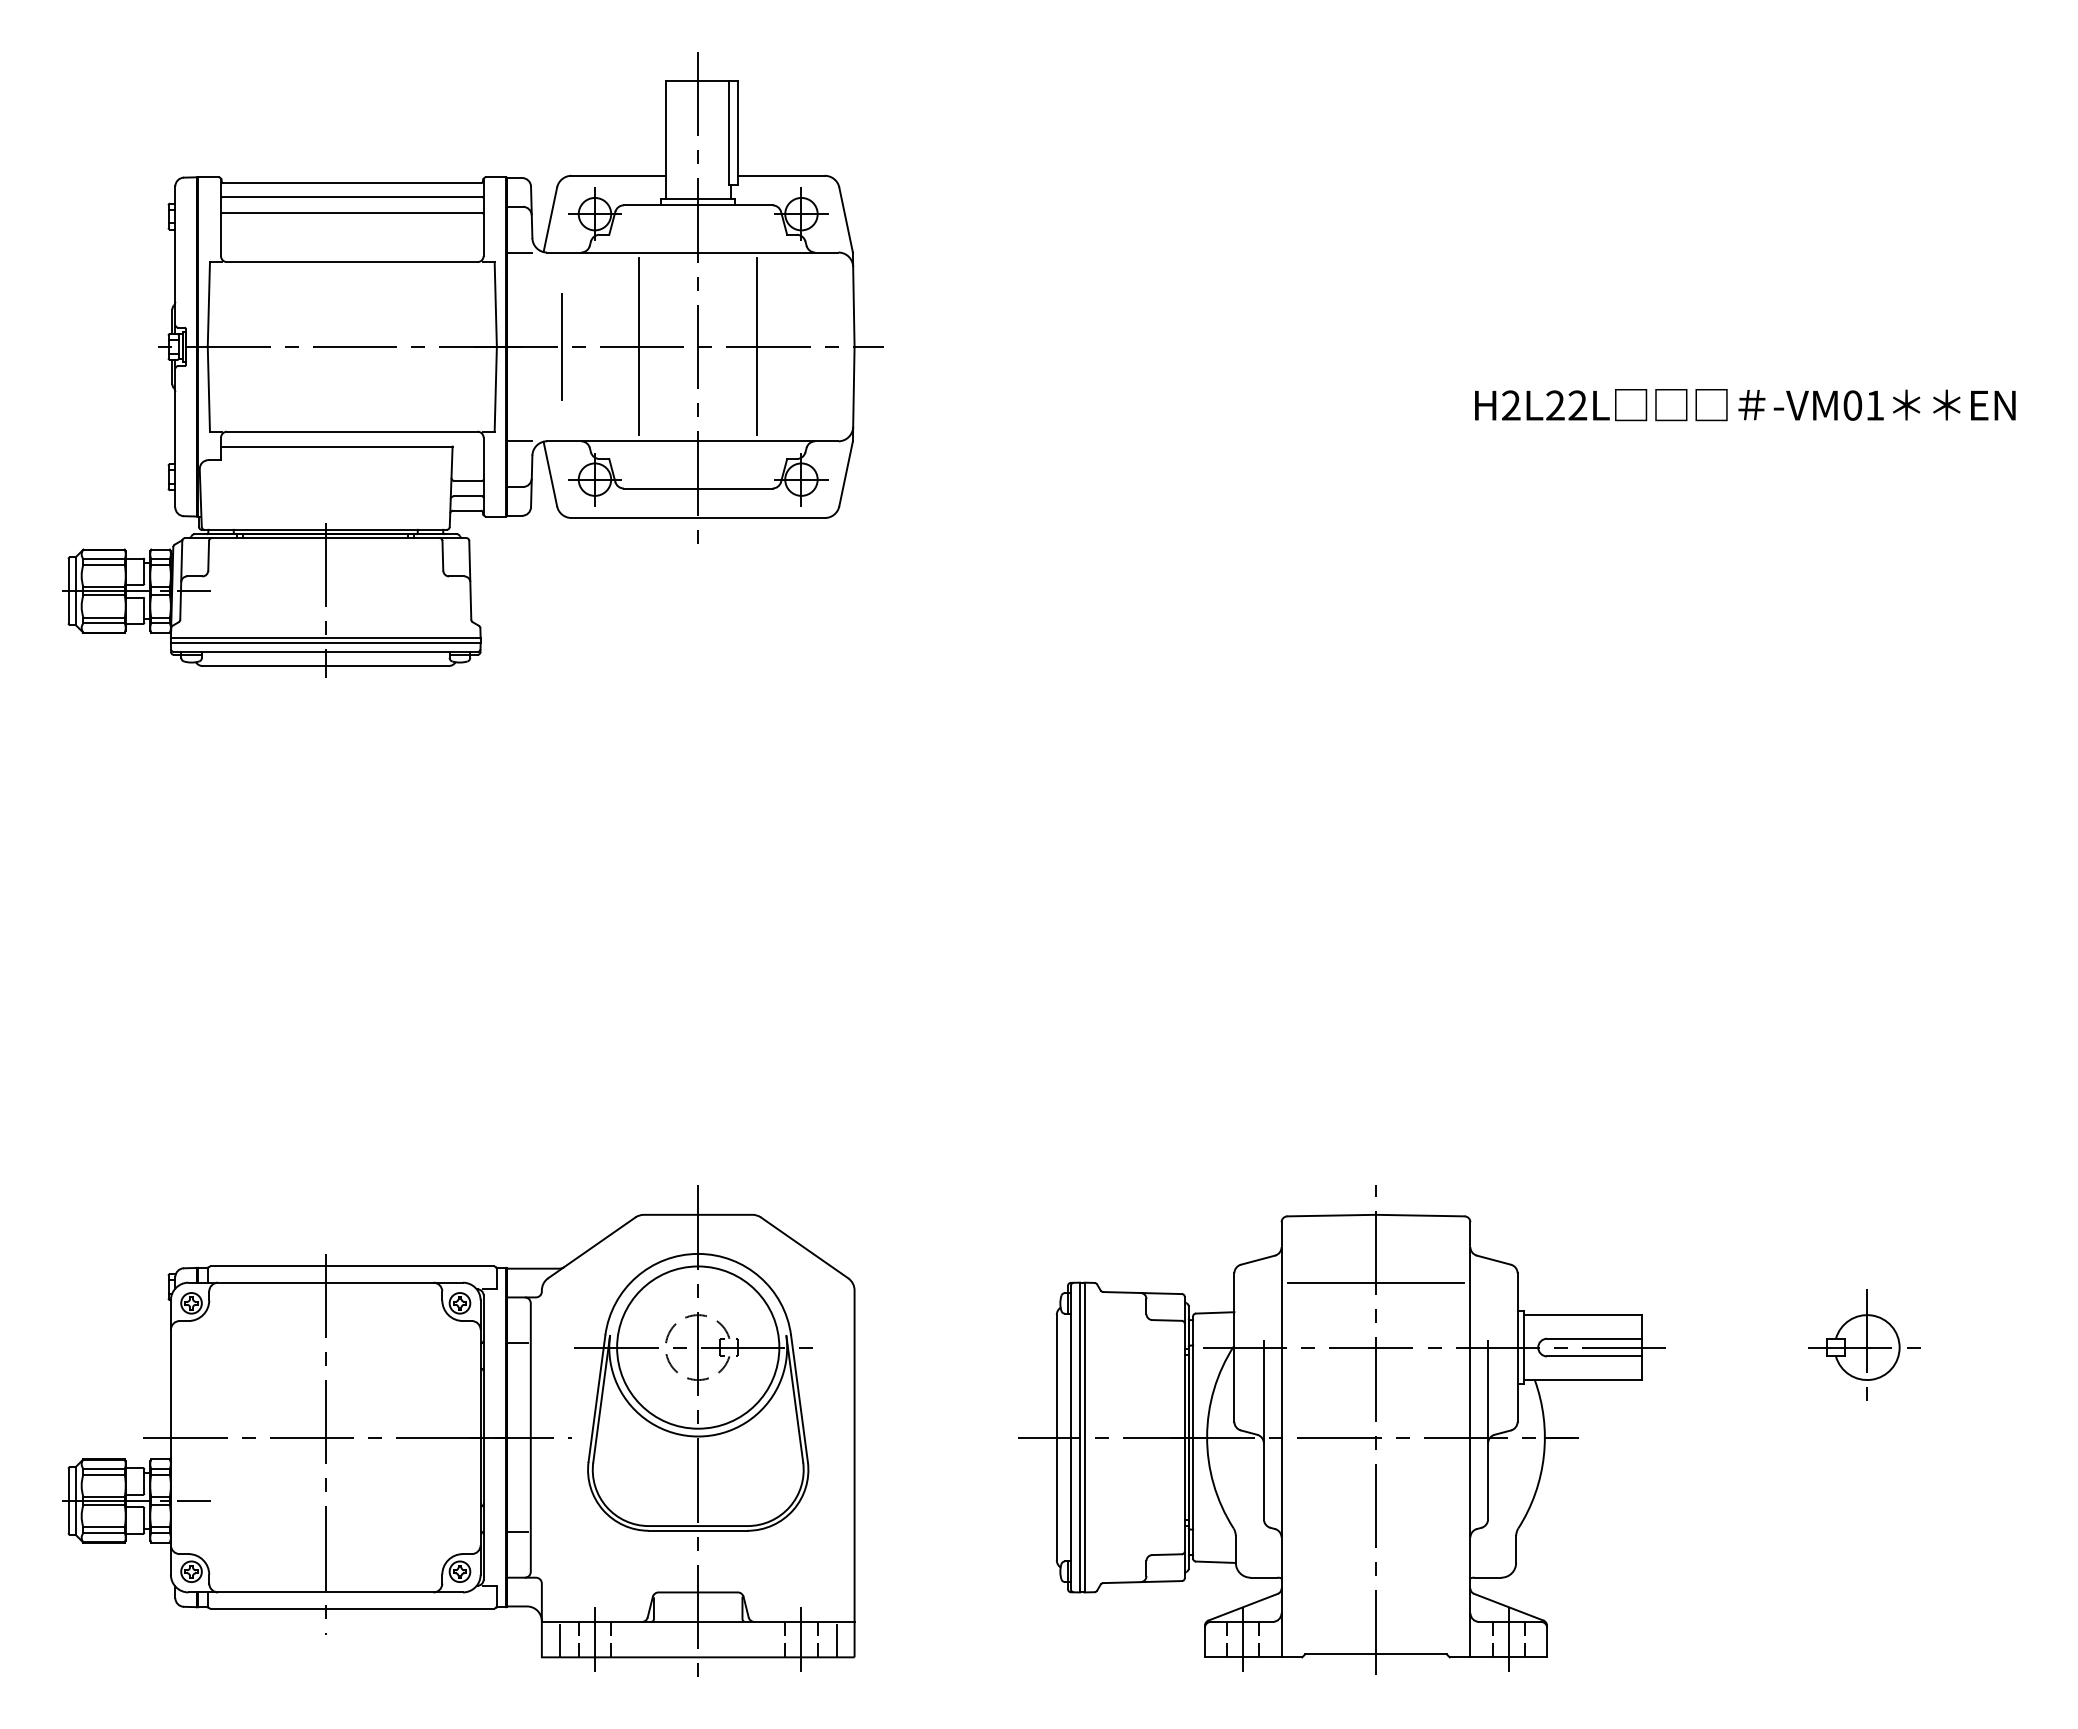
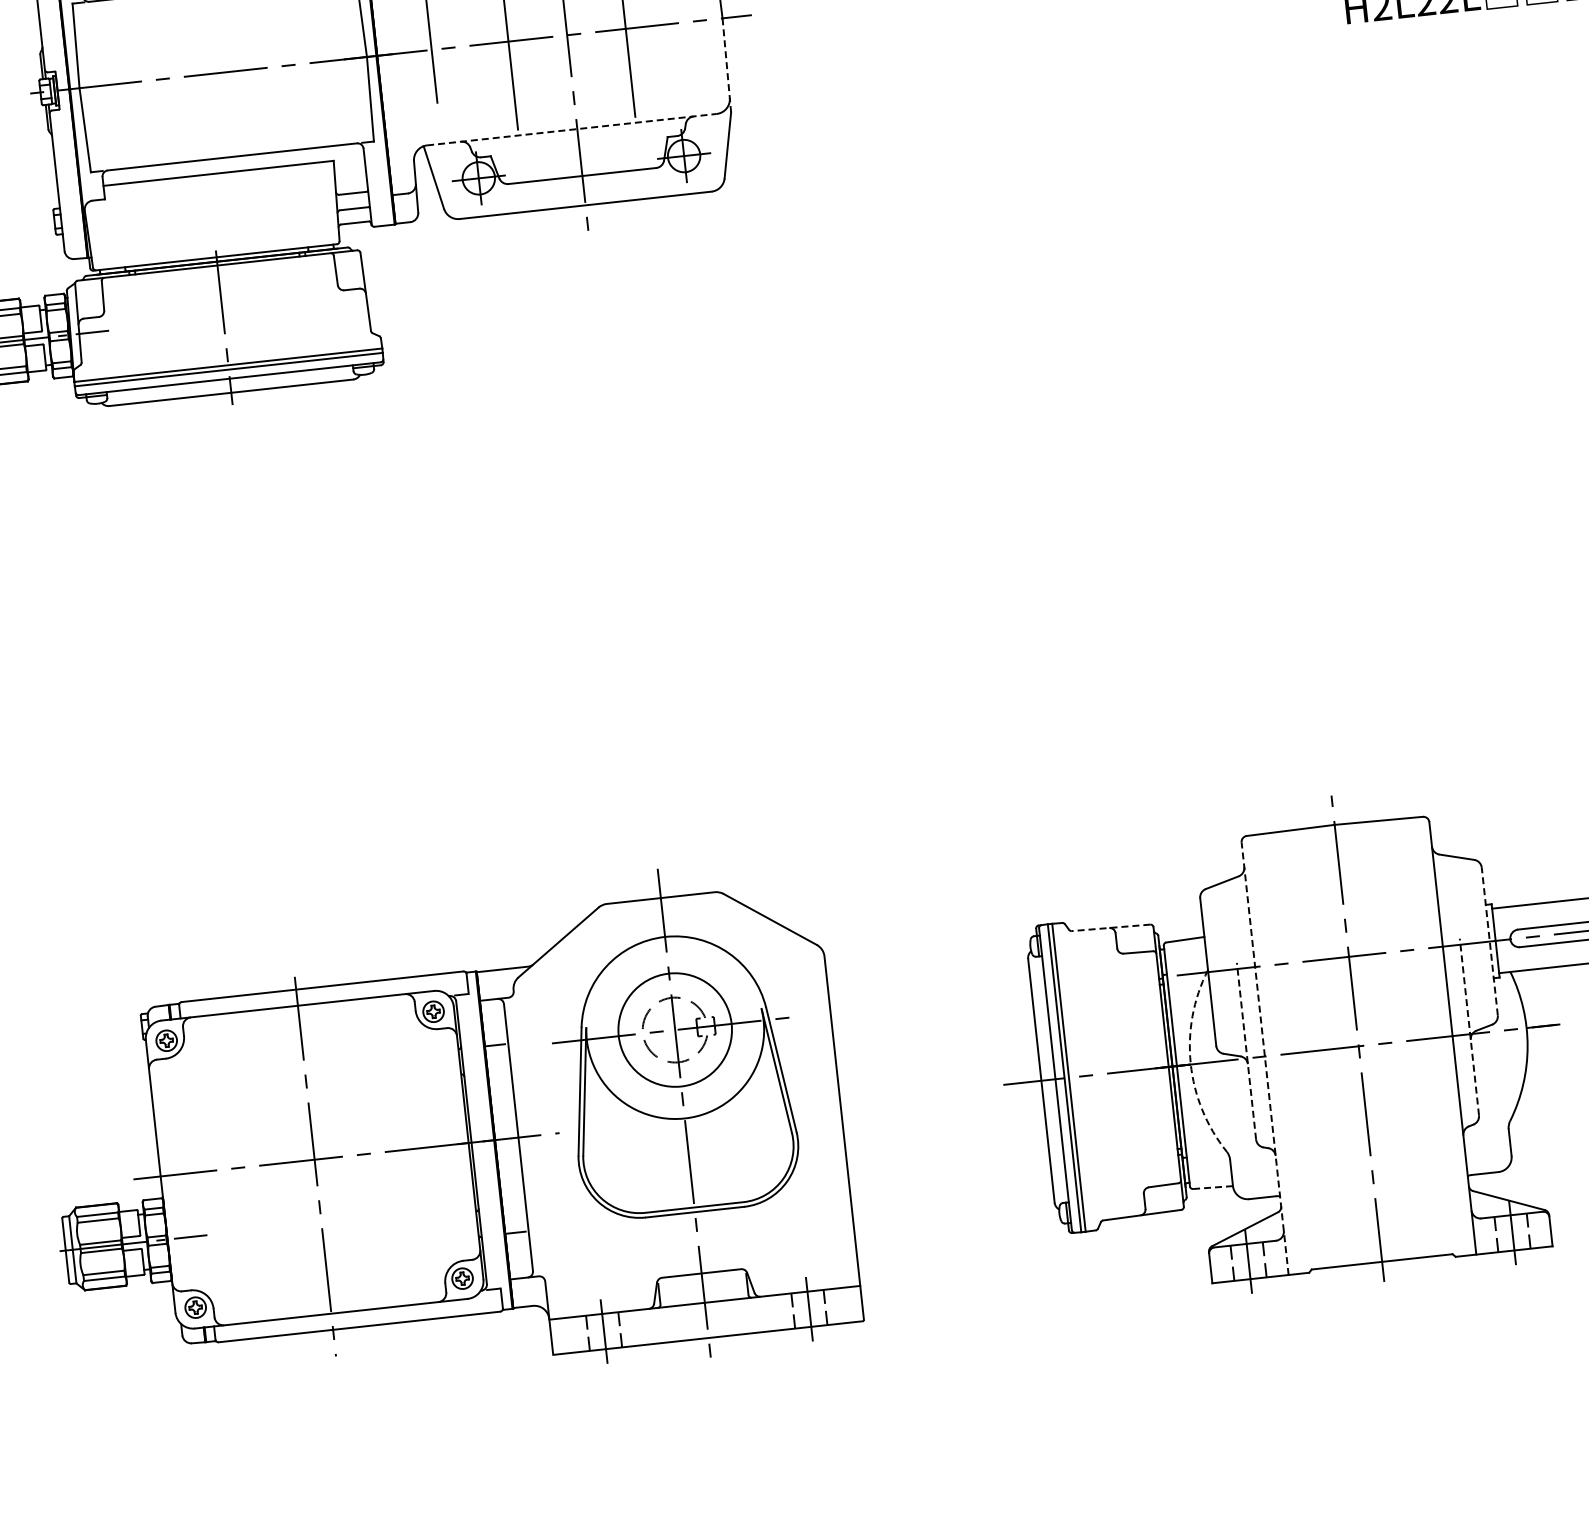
line: (853, 394) -> (726, 65), solid -> dashed
line: (519, 441) -> (399, 148), removed
line: (692, 441) -> (571, 129), solid -> dashed
line: (1376, 1282) -> (1342, 892), removed
line: (1142, 1293) -> (1111, 928), solid -> dashed
circle: (698, 1347) -> (675, 1029), size x0.7
line: (1517, 1347) -> (1489, 941), solid -> dashed
line: (1263, 1430) -> (1246, 1051), solid -> dashed
line: (1488, 1430) -> (1469, 1027), solid -> dashed
arc: (1207, 1436) -> (1191, 1063), solid -> dashed
line: (1281, 1439) -> (1264, 1058), solid -> dashed
line: (1215, 1562) -> (1212, 1187), solid -> dashed
line: (559, 1641) -> (569, 1337), removed
line: (836, 1641) -> (844, 1307), removed

